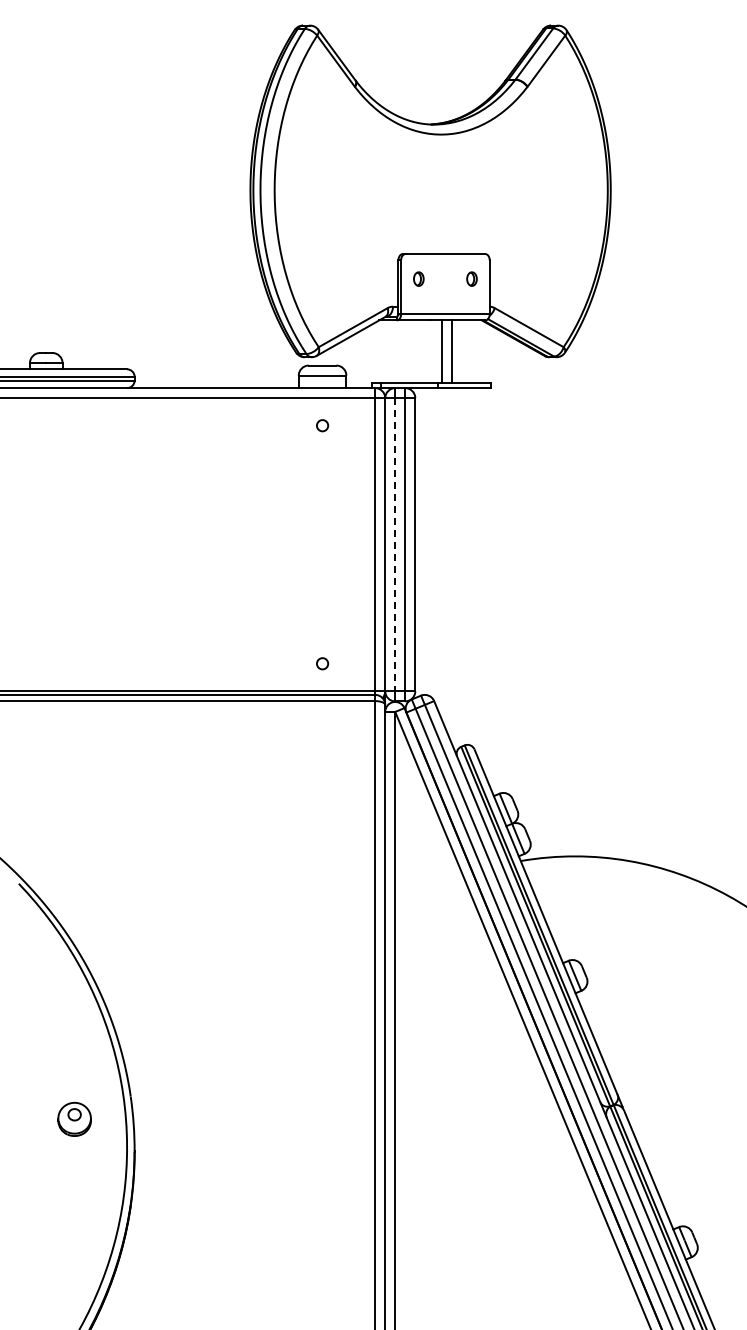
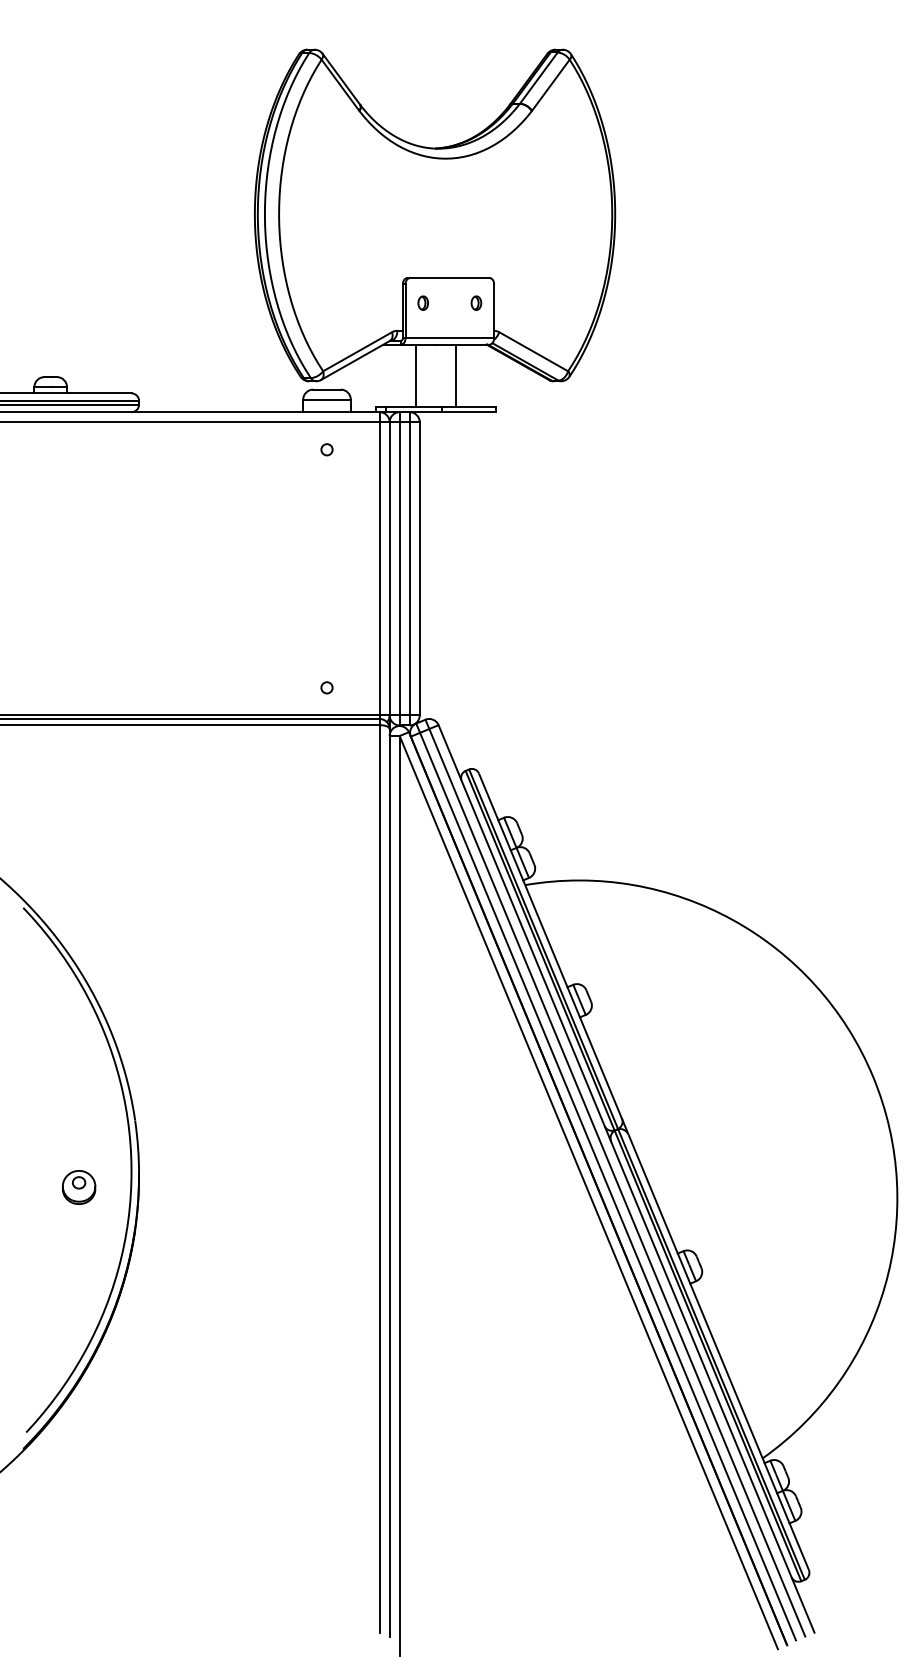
line: (442, 351) -> (416, 375), moved
line: (395, 544) -> (399, 568), dashed -> solid
part: (75, 1119) -> (79, 1187), moved

